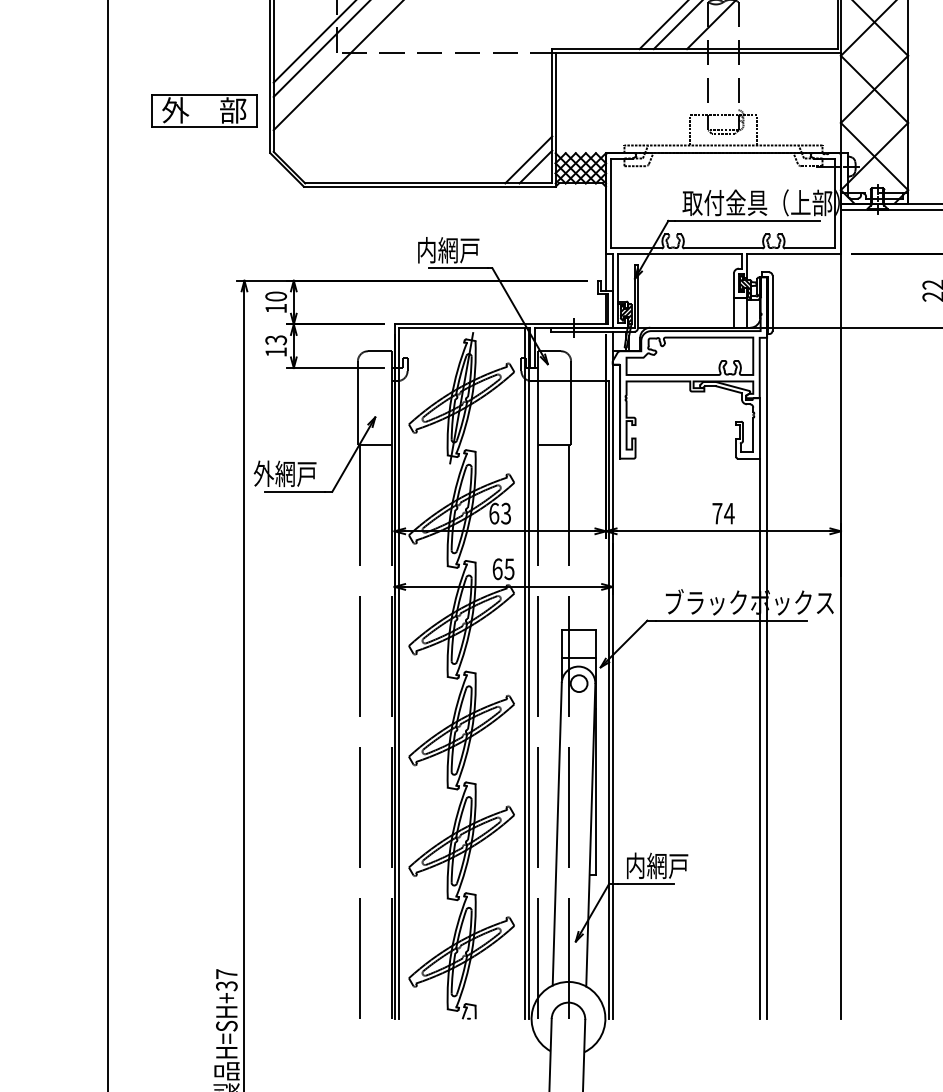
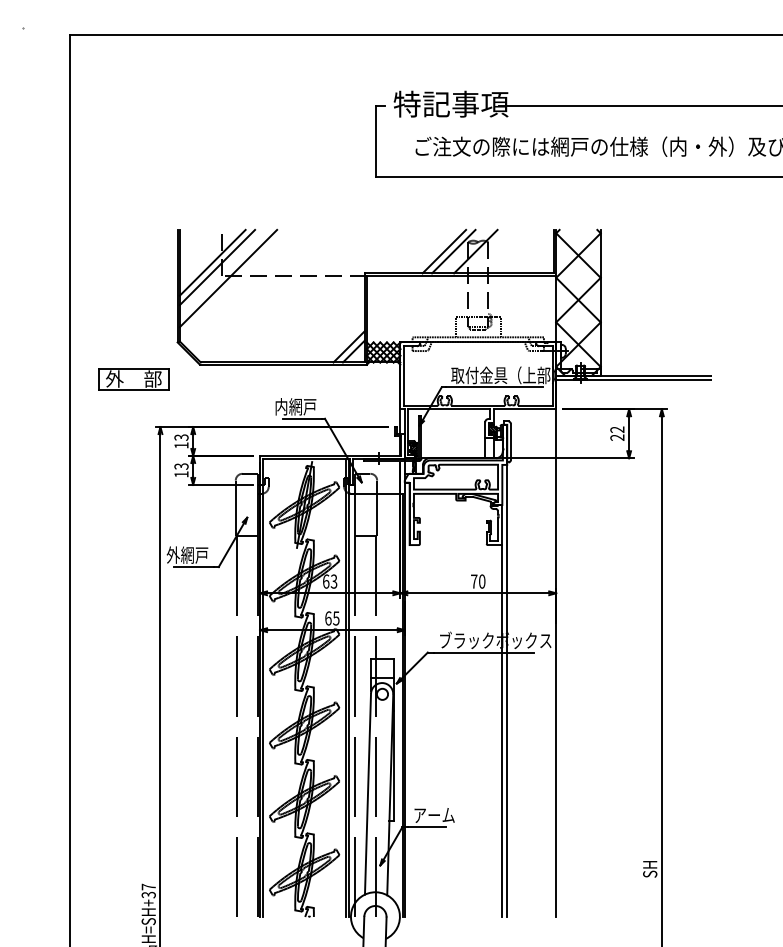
part: (203, 111) -> (133, 379), moved
text: (276, 296) -> (181, 437), 10 -> 13
text: (728, 513) -> (481, 581), 74 -> 70
text: (657, 864) -> (434, 814), 内網戸 -> アーム

